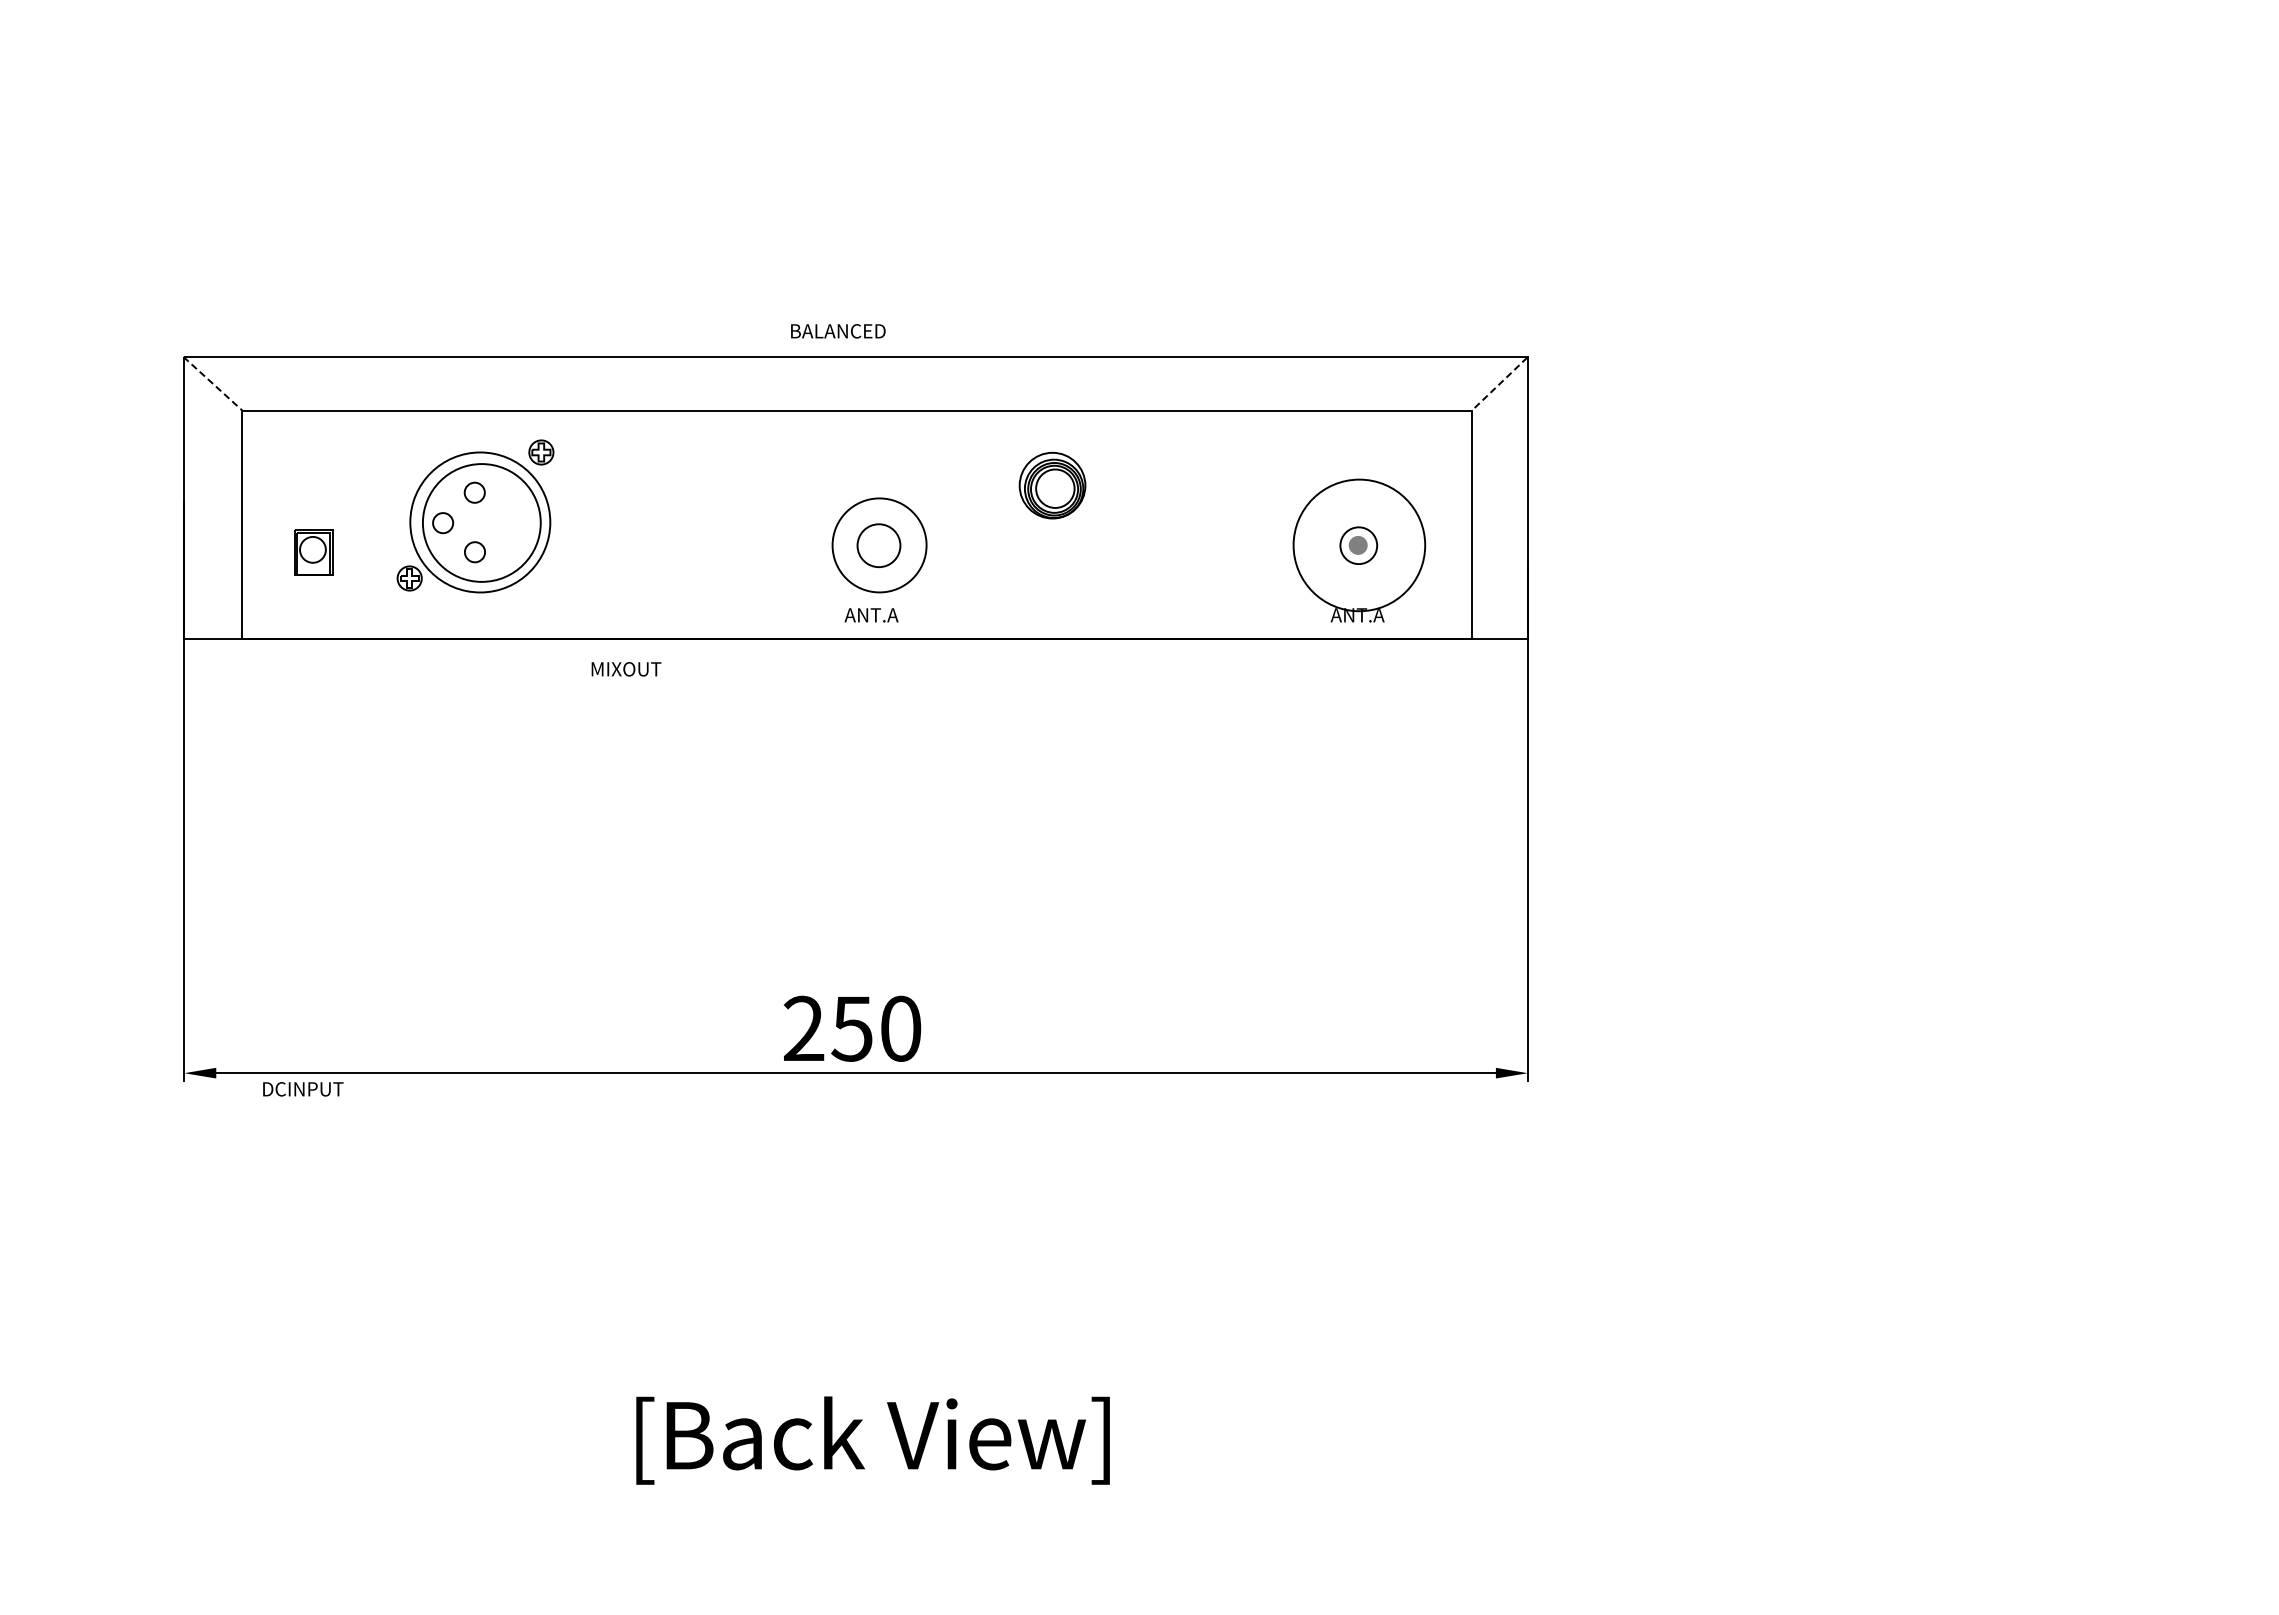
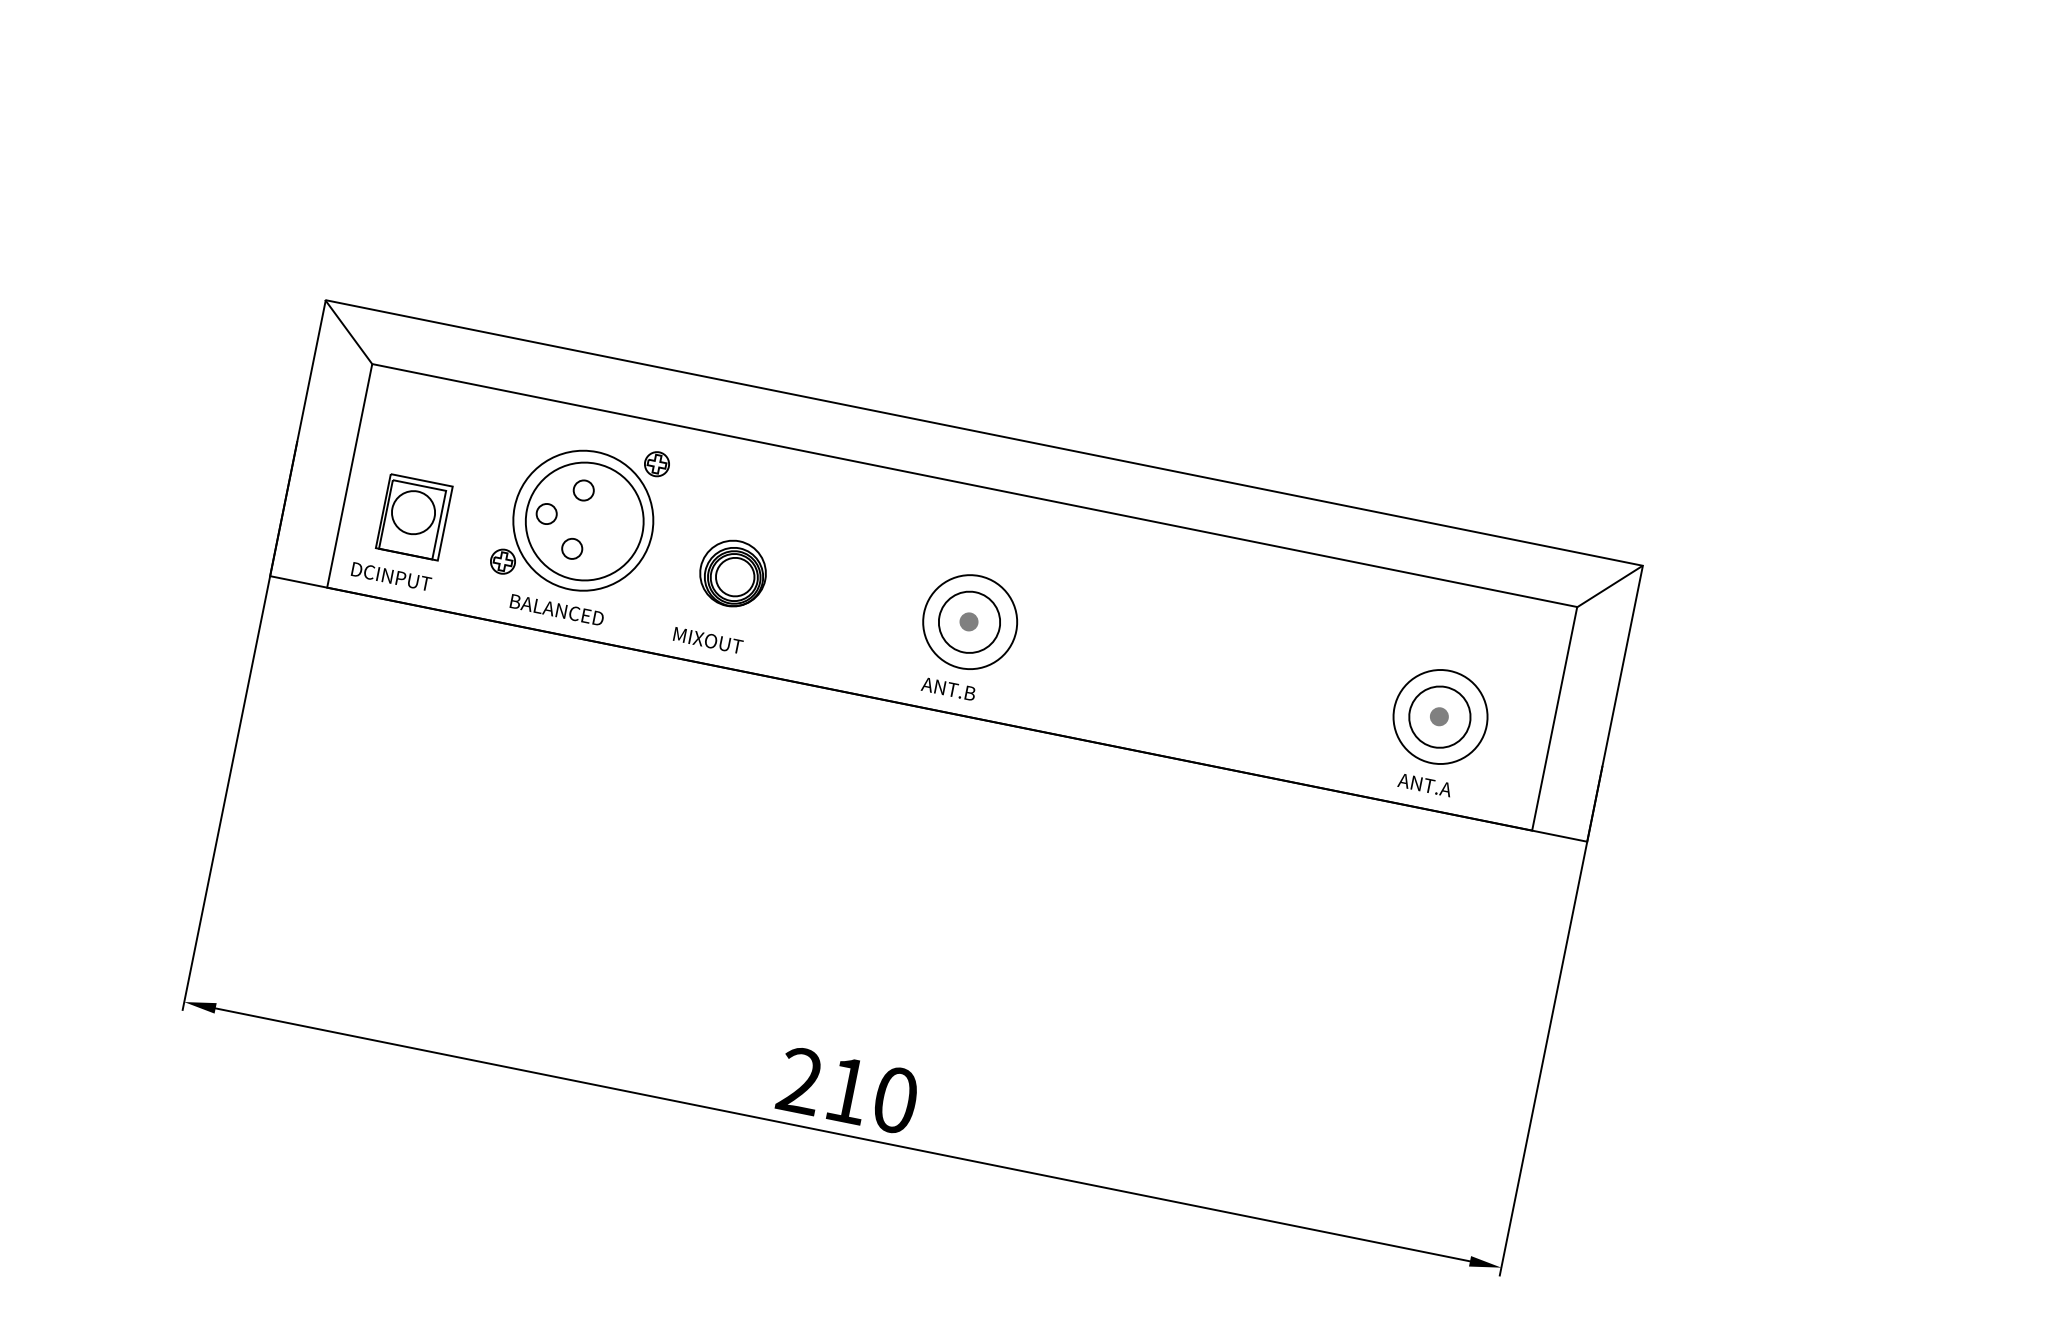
text: (838, 331) -> (557, 610), moved
line: (213, 384) -> (349, 332), dashed -> solid
line: (1499, 384) -> (1609, 586), dashed -> solid
part: (1052, 485) -> (733, 573), moved
fill: (877, 544) -> (968, 620), added
circle: (878, 545) -> (969, 622), size x1.43
circle: (1358, 545) -> (1439, 716), size x1.67
circle: (1359, 545) -> (1440, 717), size x0.71
part: (313, 552) -> (413, 517), size x1.67
text: (892, 615) -> (968, 693), ANT.A -> ANT.B
text: (626, 669) -> (708, 640), moved
text: (851, 1028) -> (847, 1090), 250 -> 210
text: (303, 1089) -> (391, 576), moved

